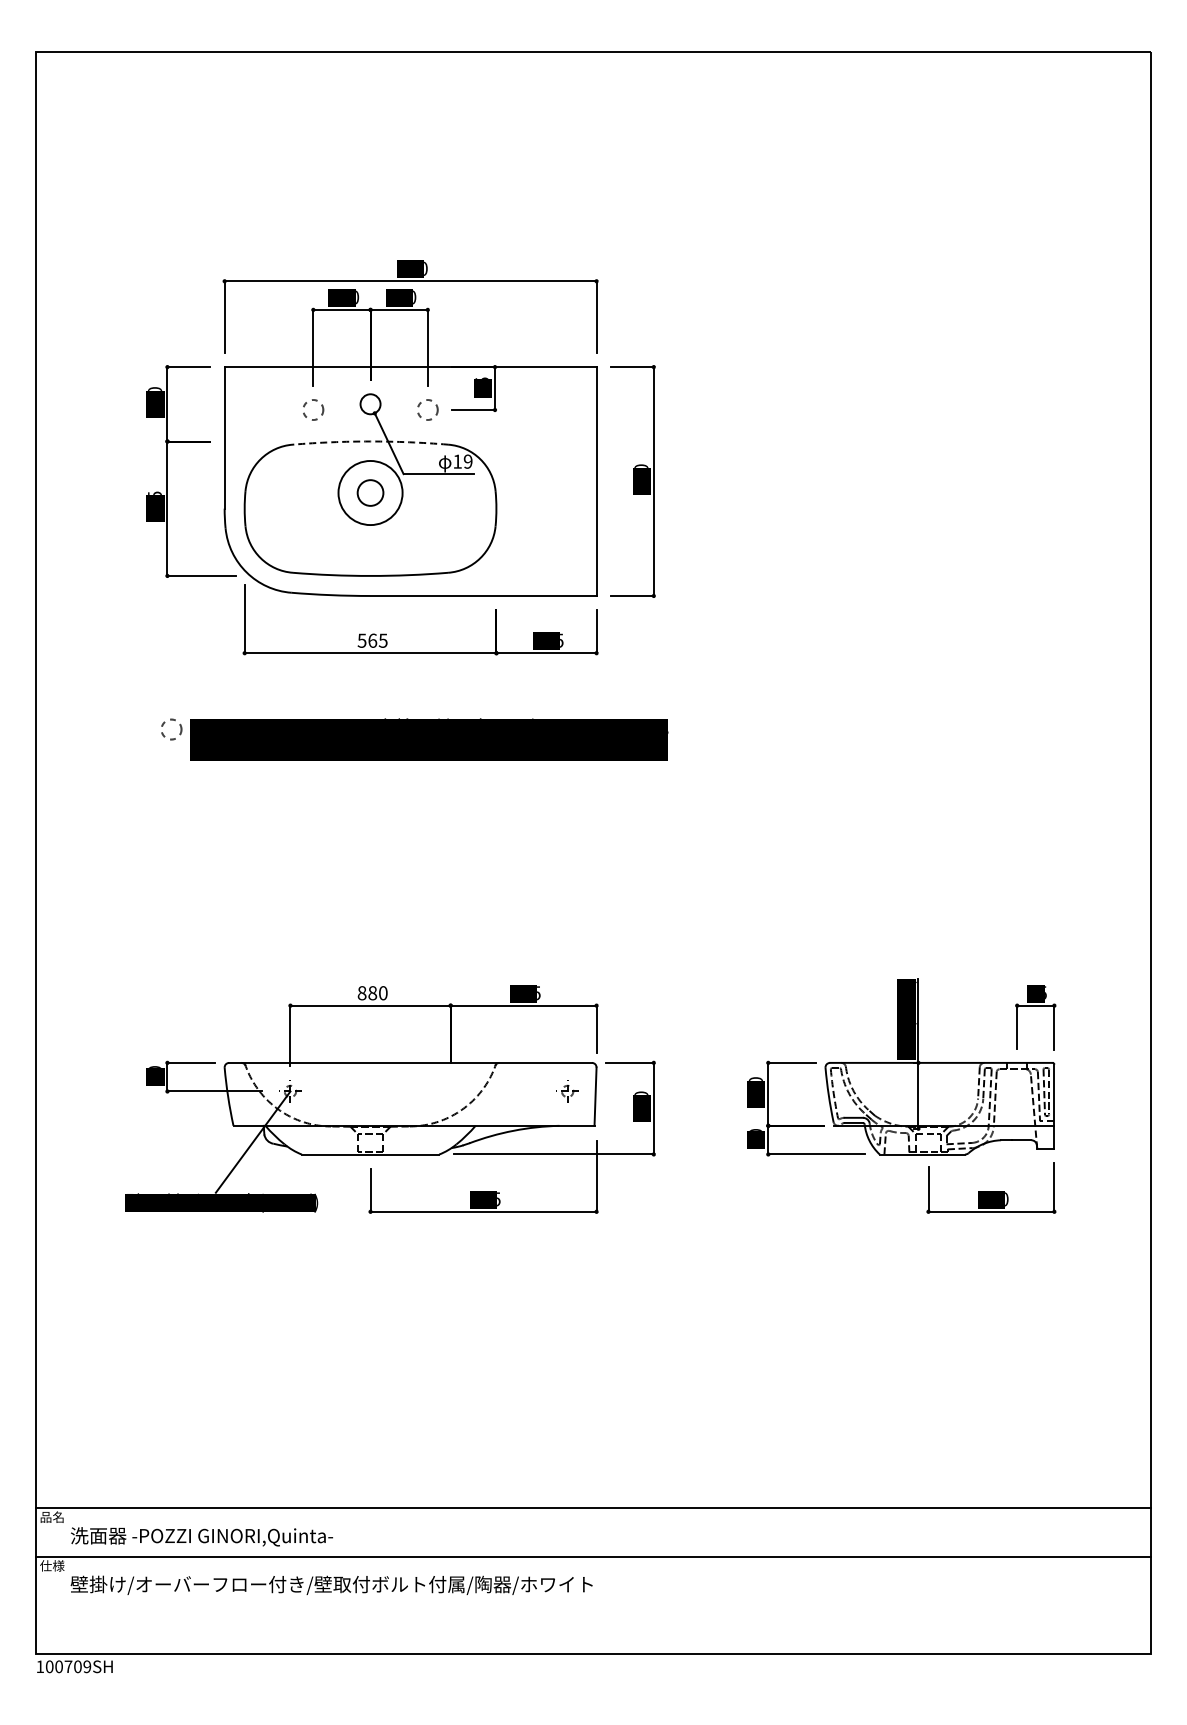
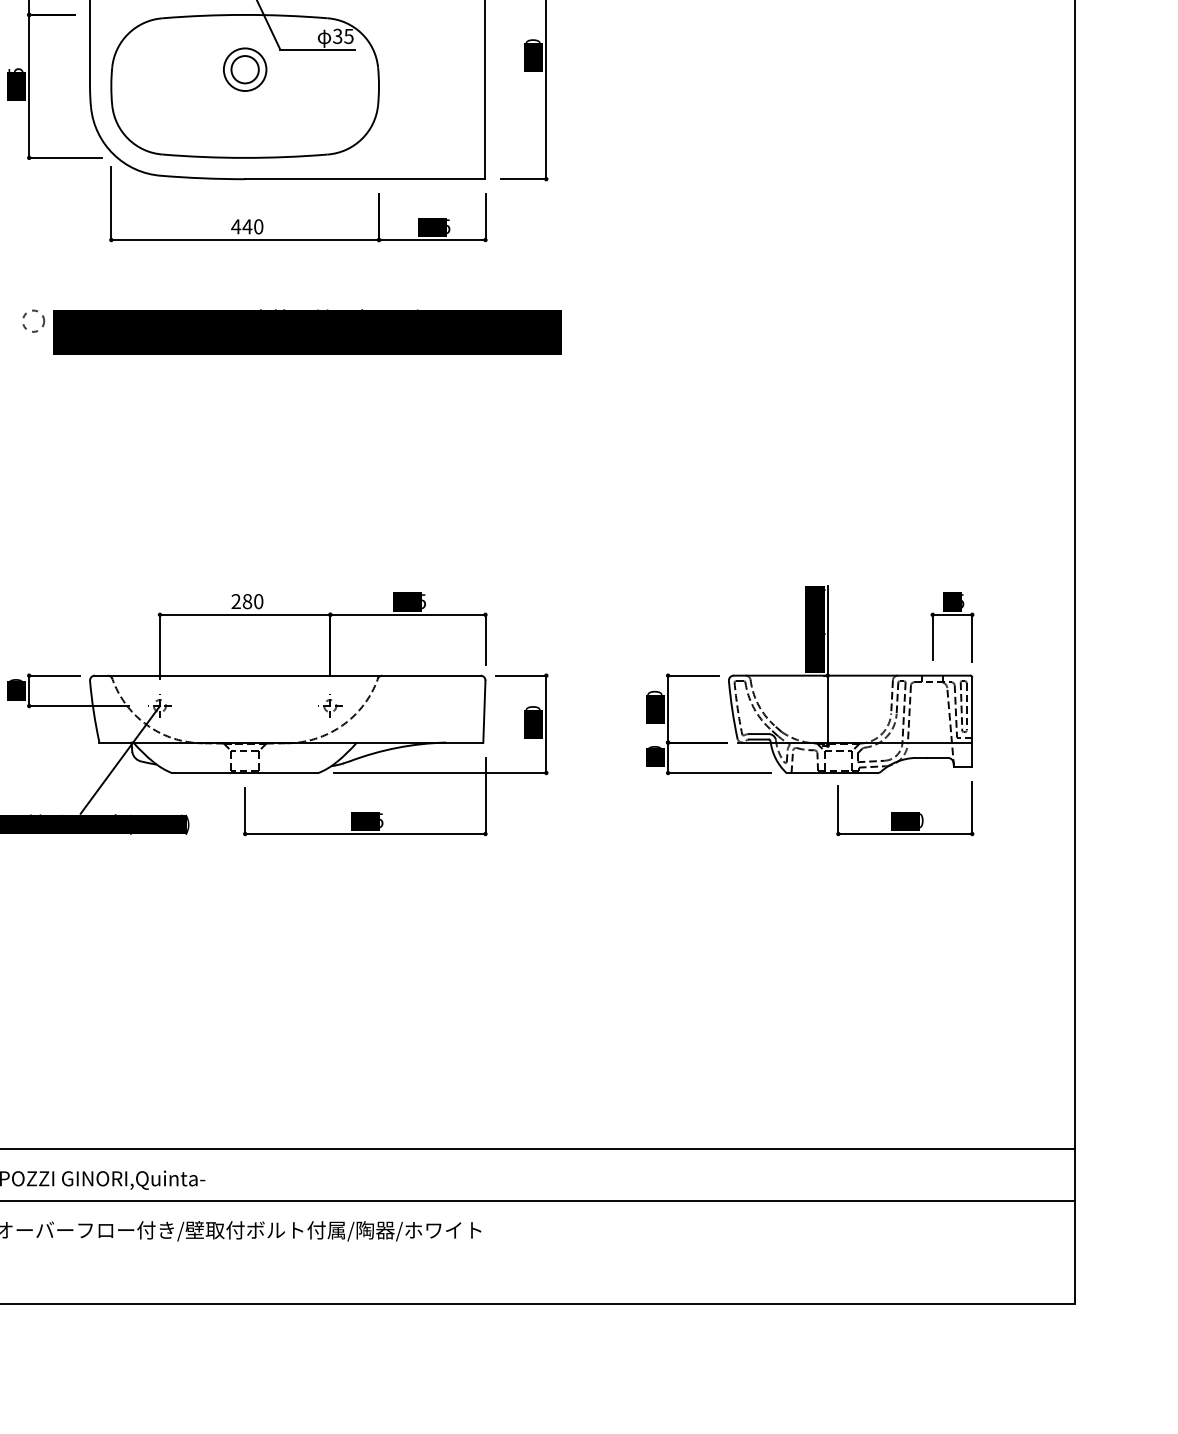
arc: (370, 441) -> (245, 14), dashed -> solid
text: (462, 461) -> (342, 36), 19 -> 35
circle: (370, 493) -> (245, 70), size x0.62
text: (372, 640) -> (247, 226), 565 -> 440
text: (361, 993) -> (235, 601), 880 -> 280
part: (567, 1091) -> (330, 706), moved

